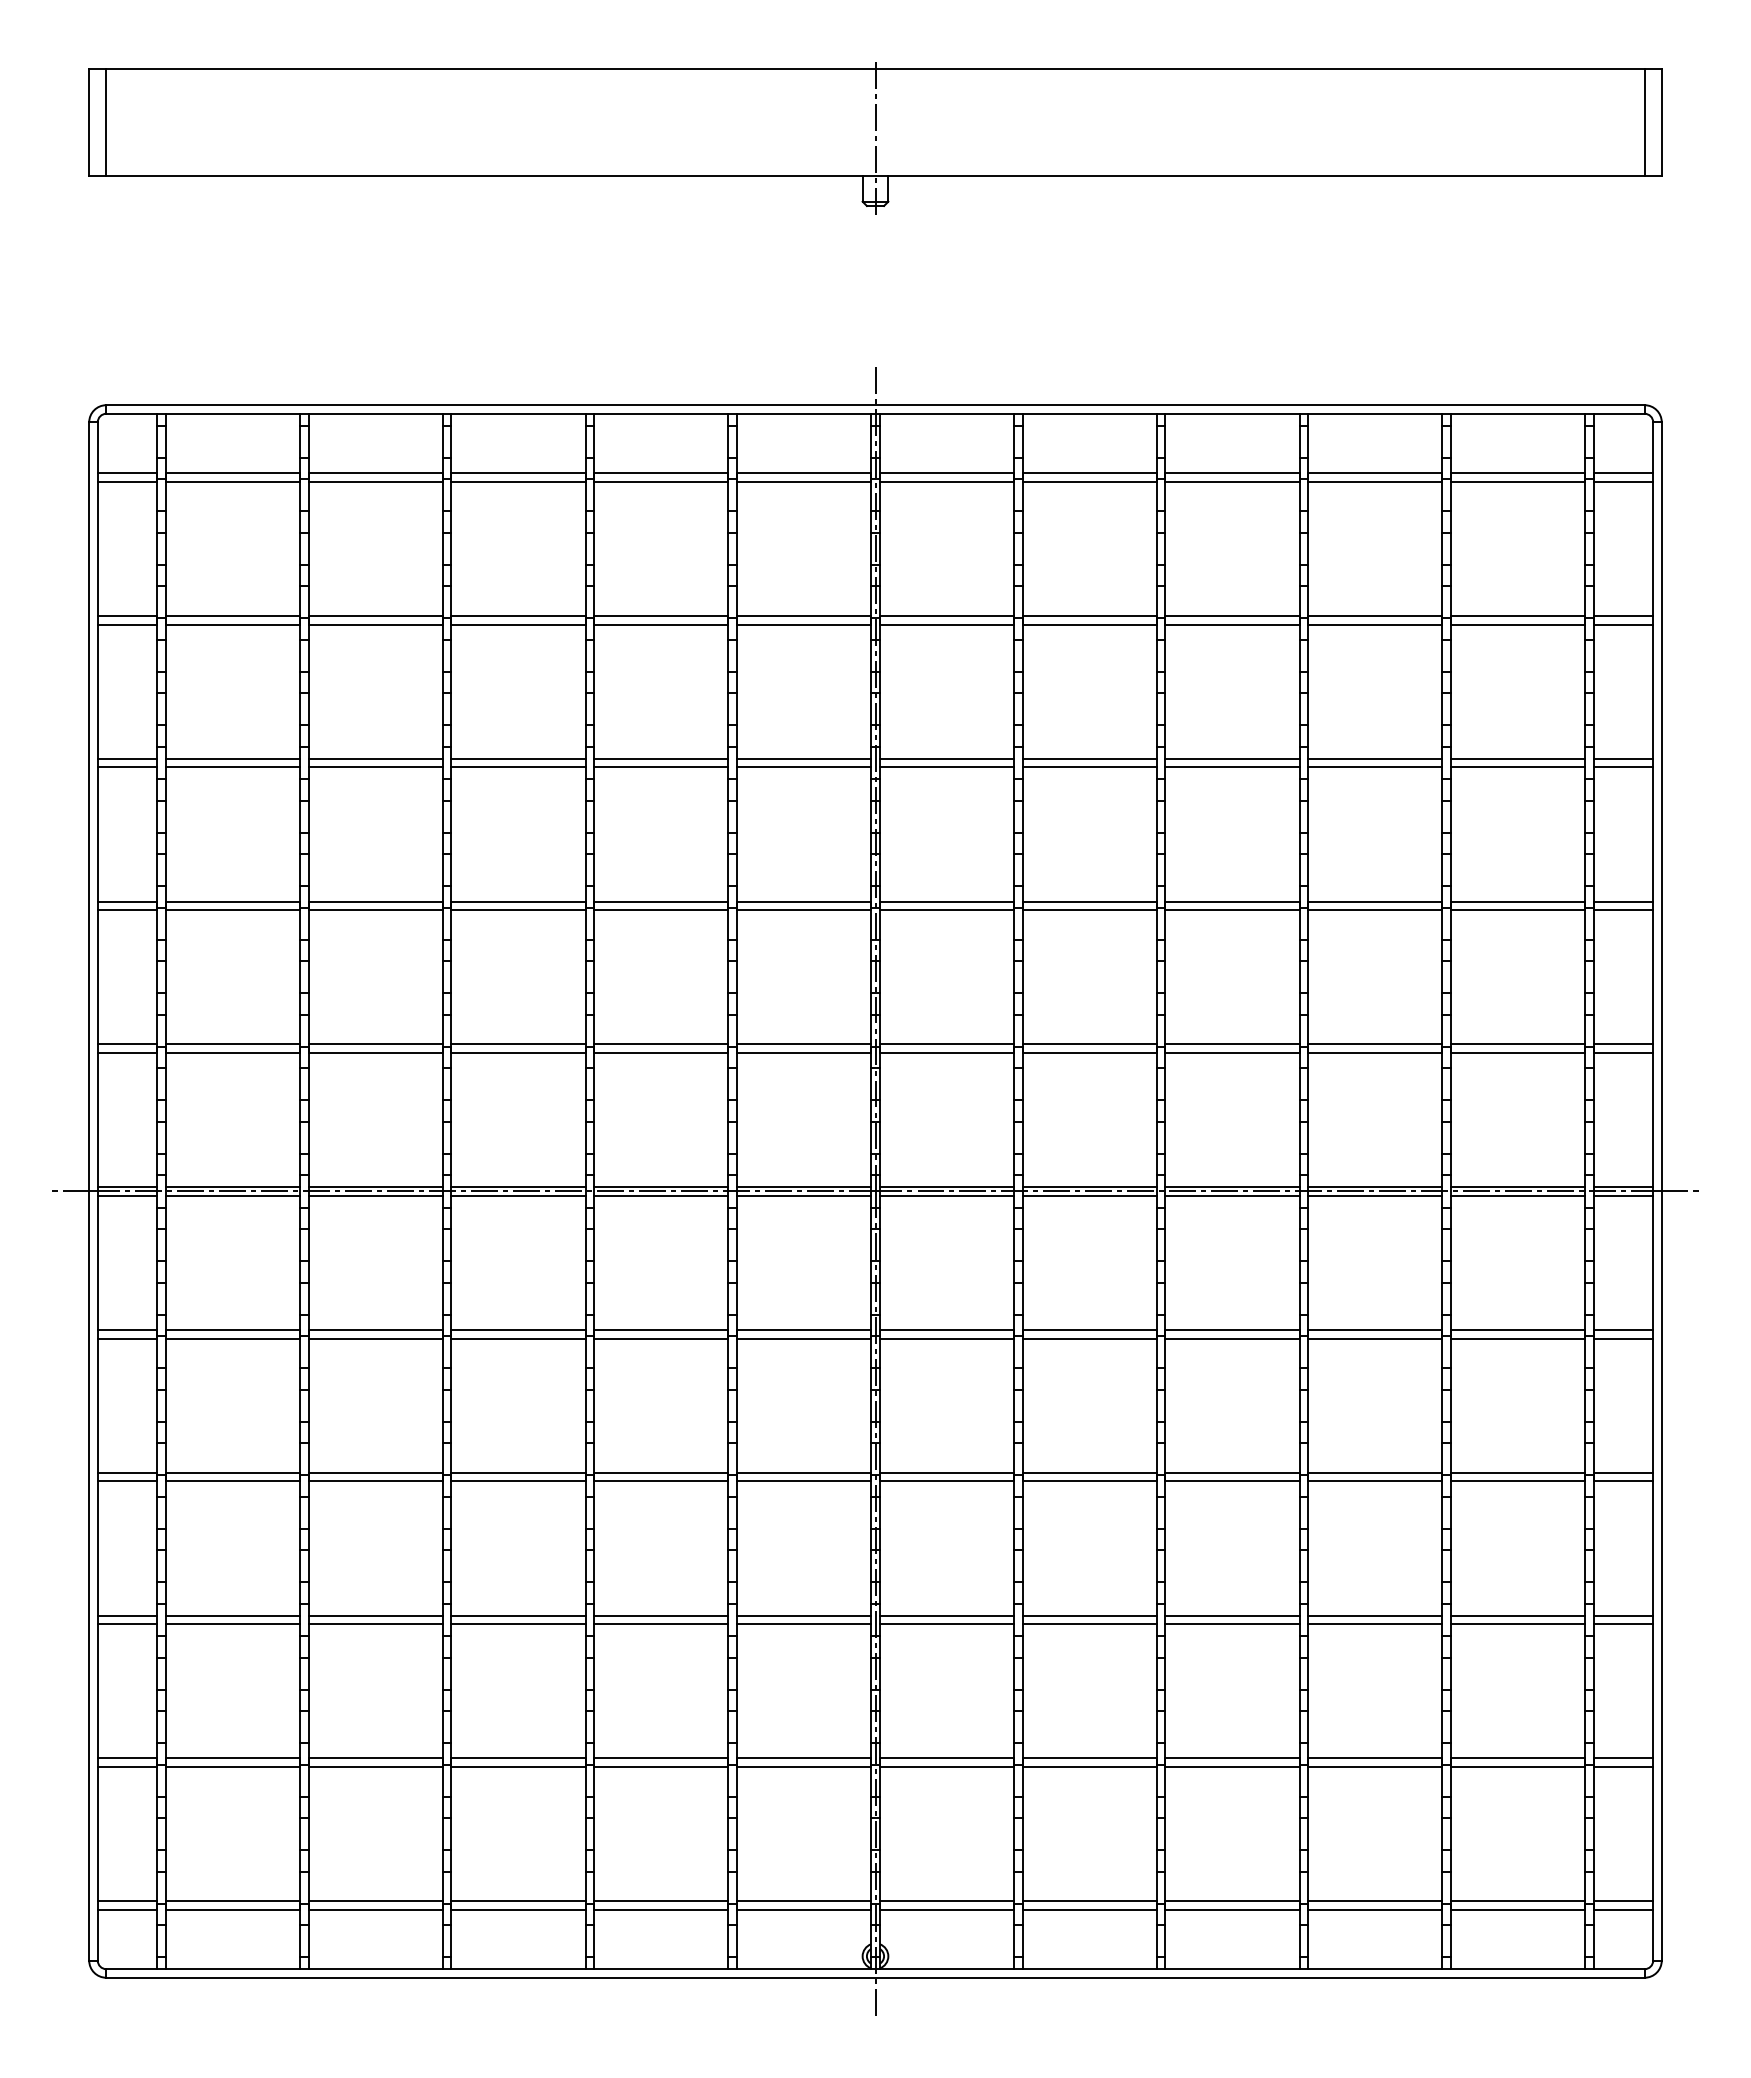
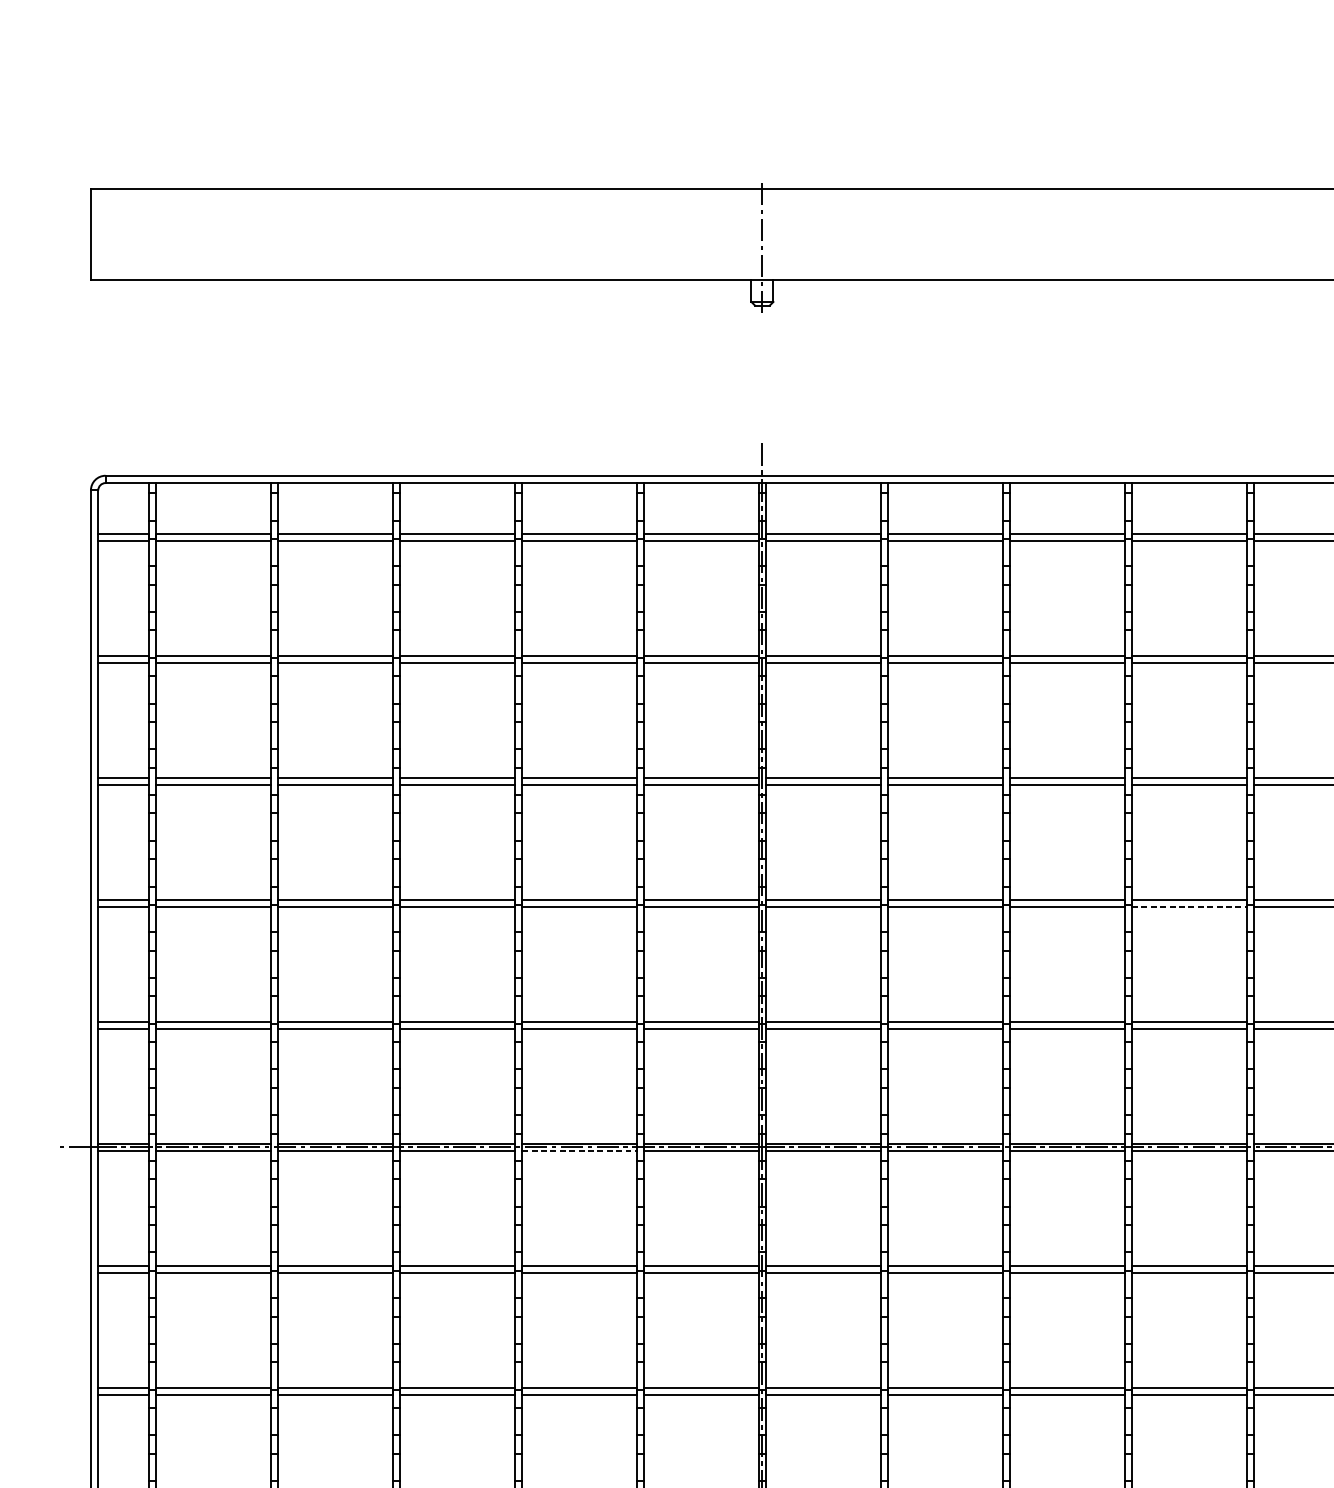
line: (106, 122) -> (105, 234), removed
line: (1375, 910) -> (1189, 907), solid -> dashed
line: (661, 1195) -> (579, 1150), solid -> dashed

